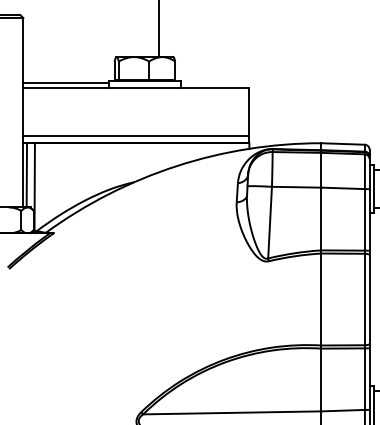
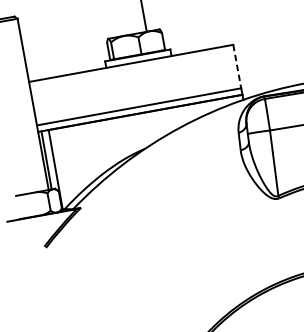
line: (65, 83) -> (66, 71), removed
line: (249, 112) -> (237, 67), solid -> dashed

